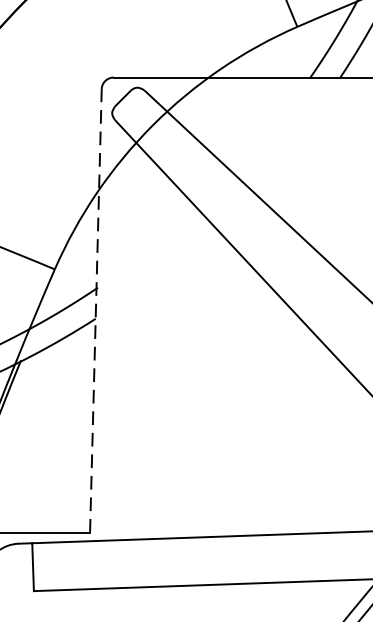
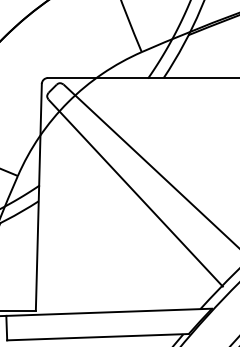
line: (95, 309) -> (38, 196), dashed -> solid

